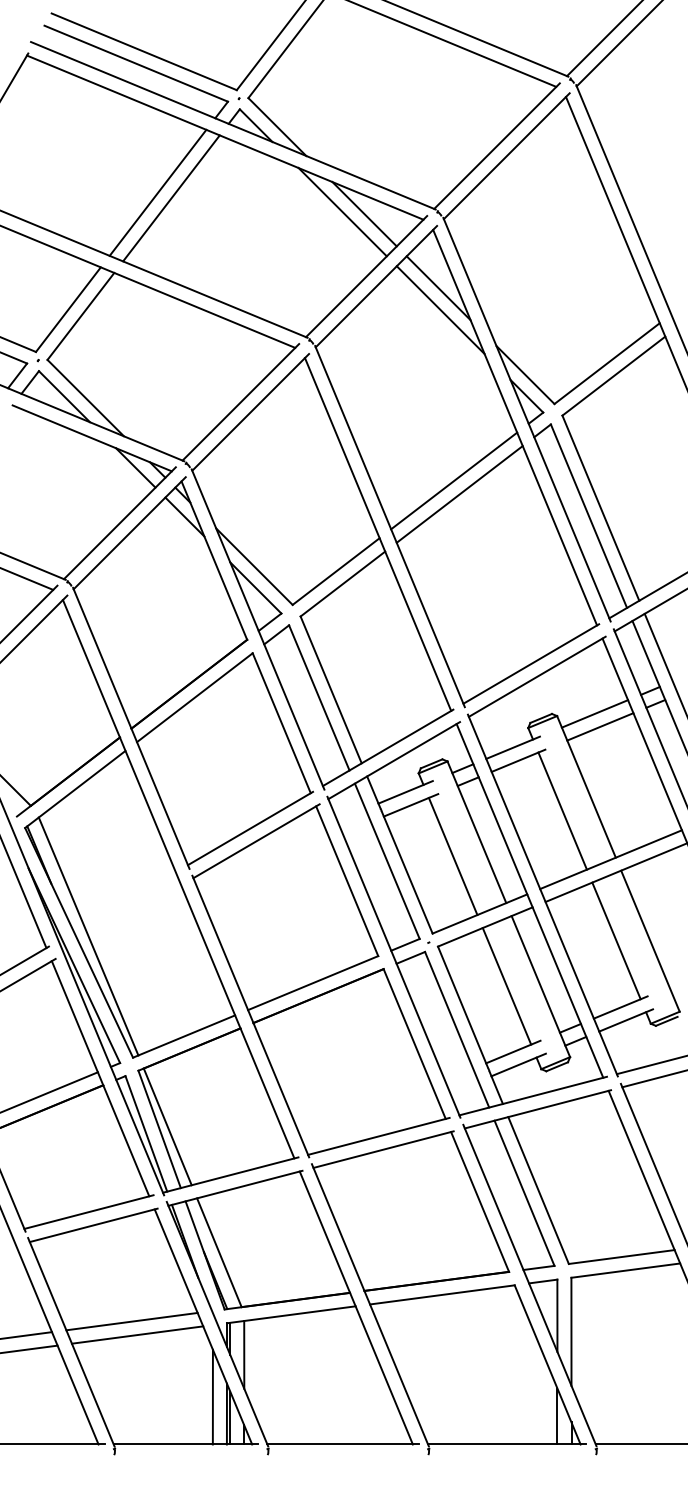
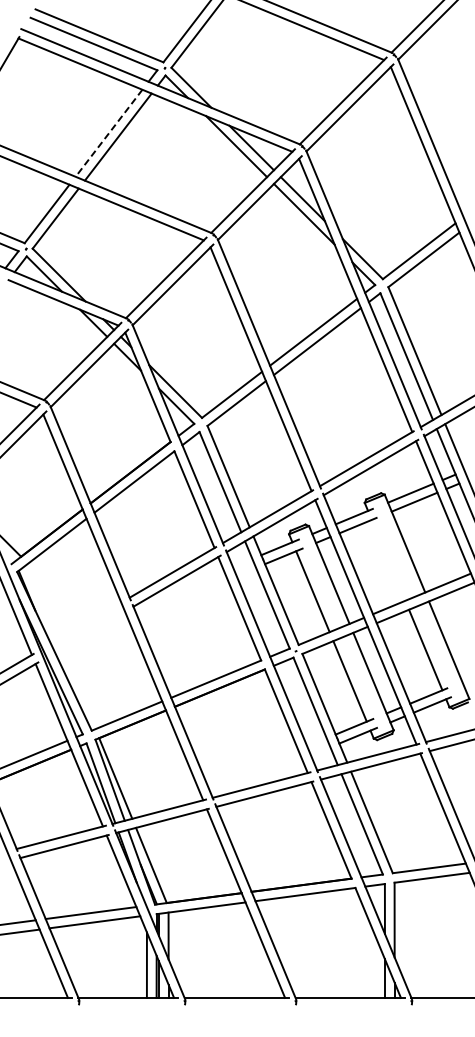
line: (158, 193) -> (109, 133), solid -> dashed
line: (562, 809) -> (388, 559), removed
line: (87, 935) -> (60, 646), removed

